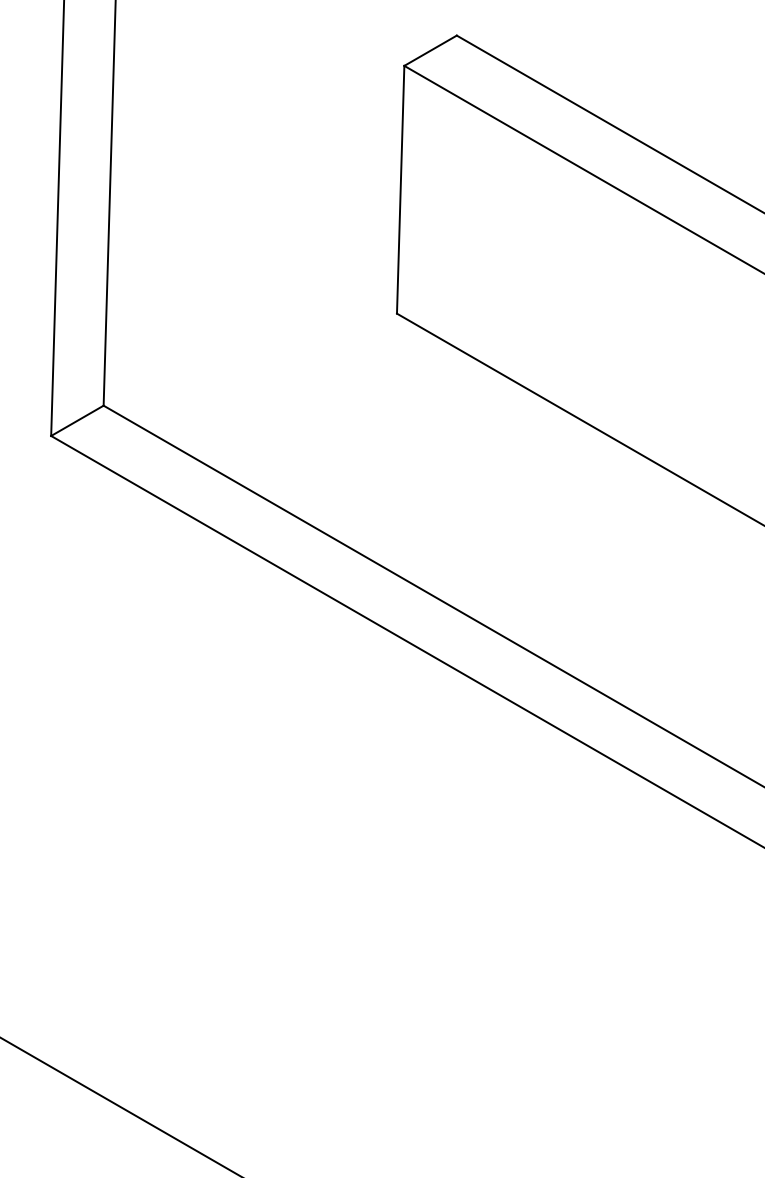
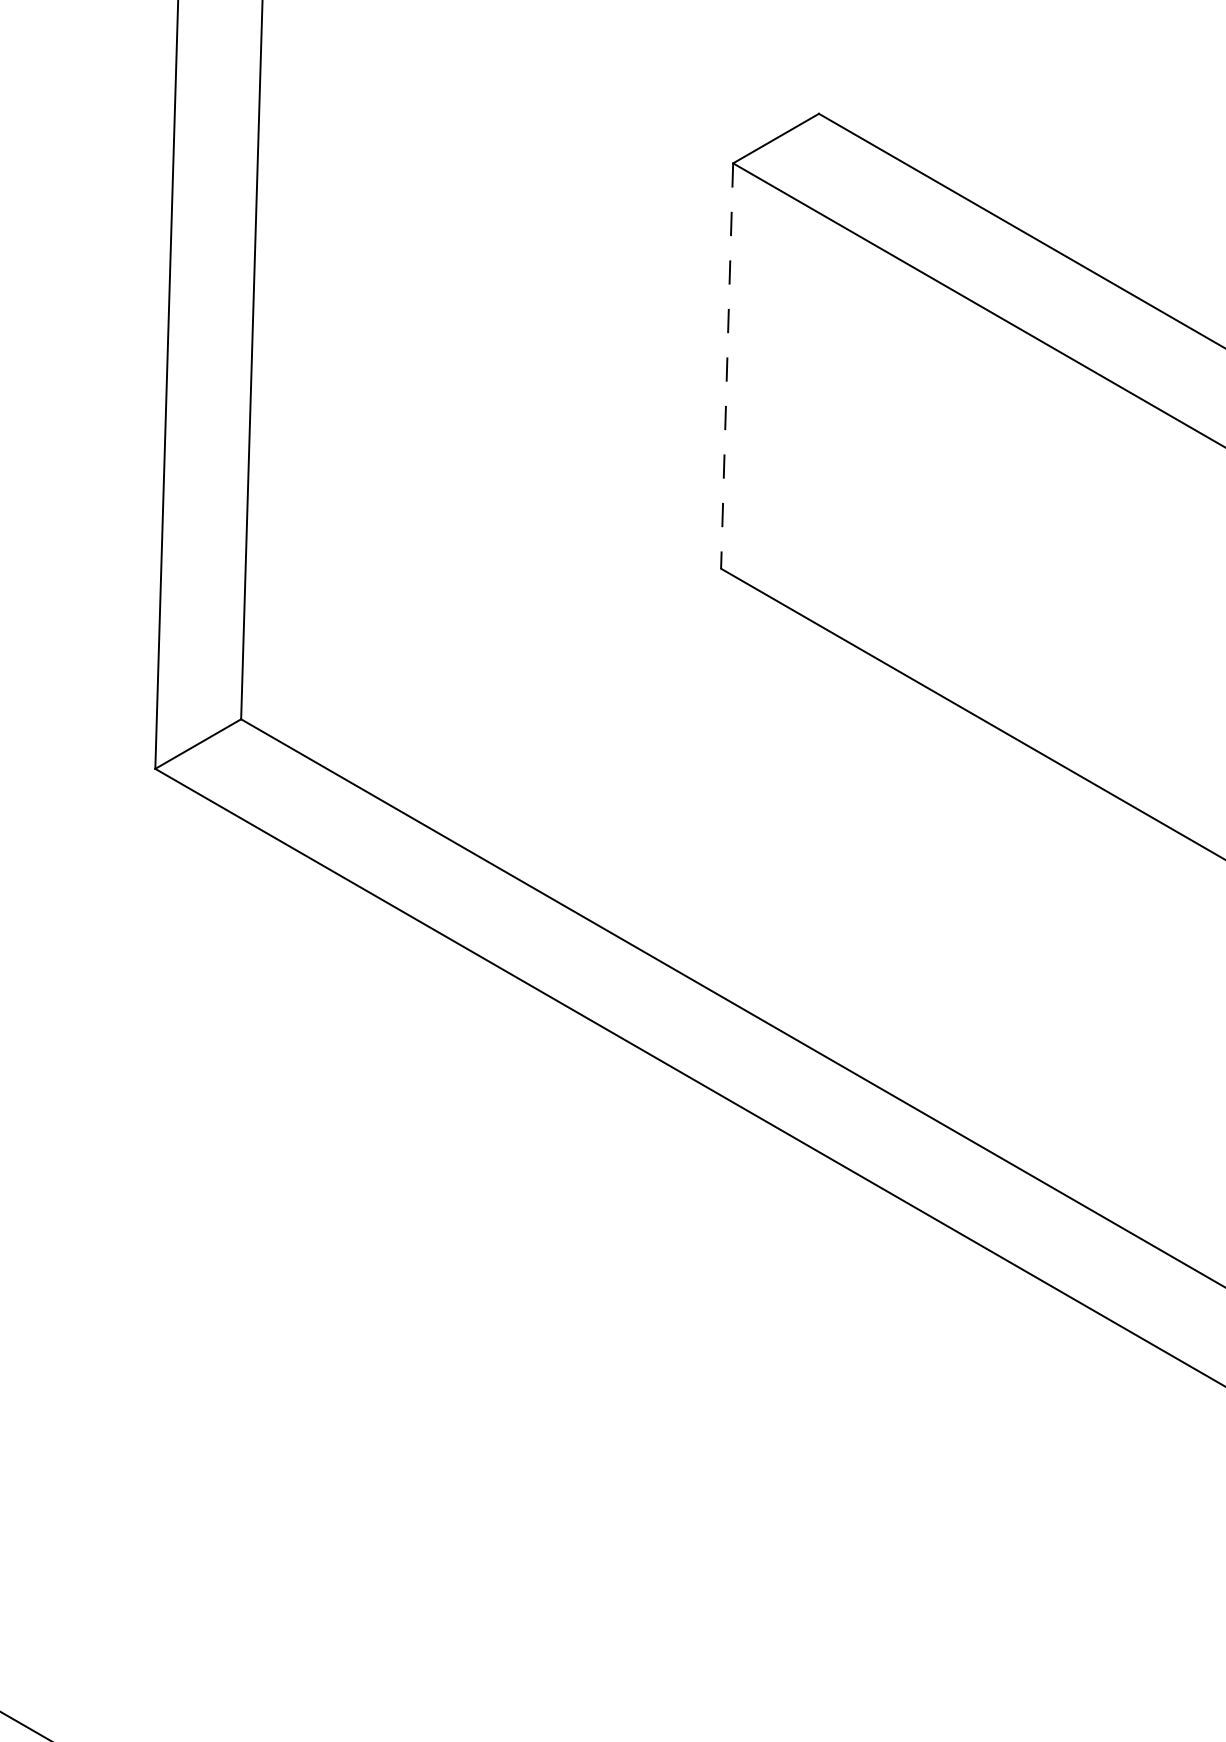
line: (400, 189) -> (726, 365), solid -> dashed

